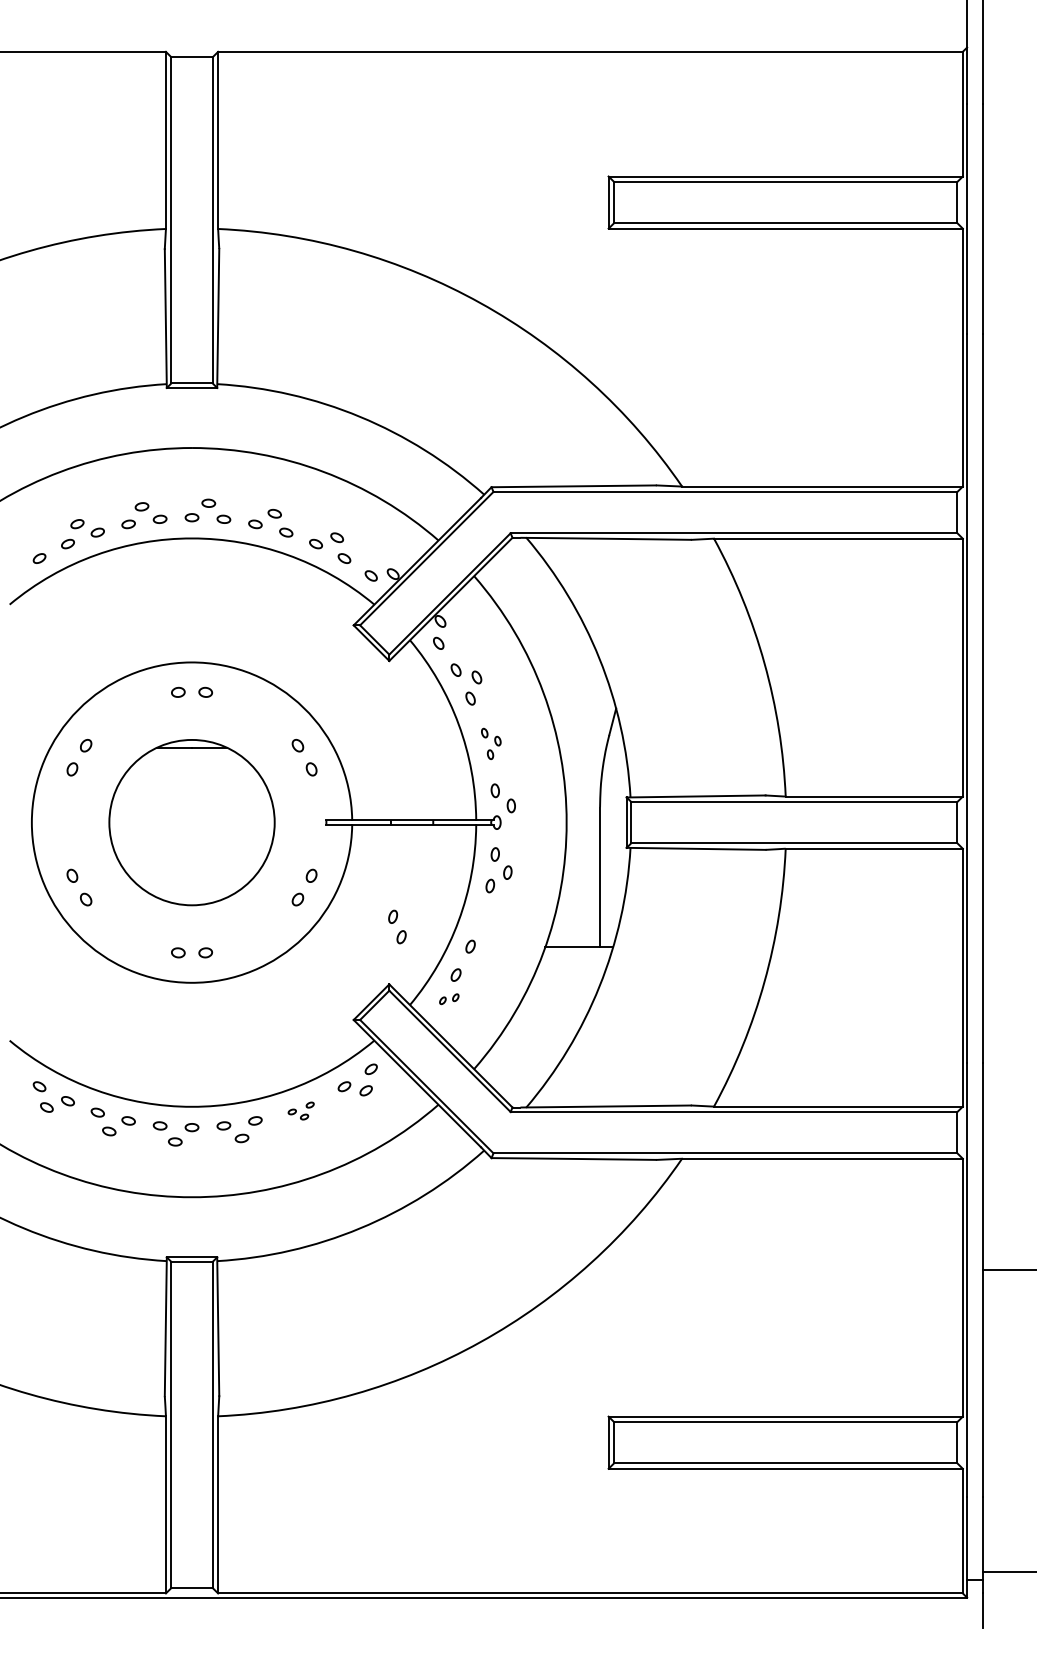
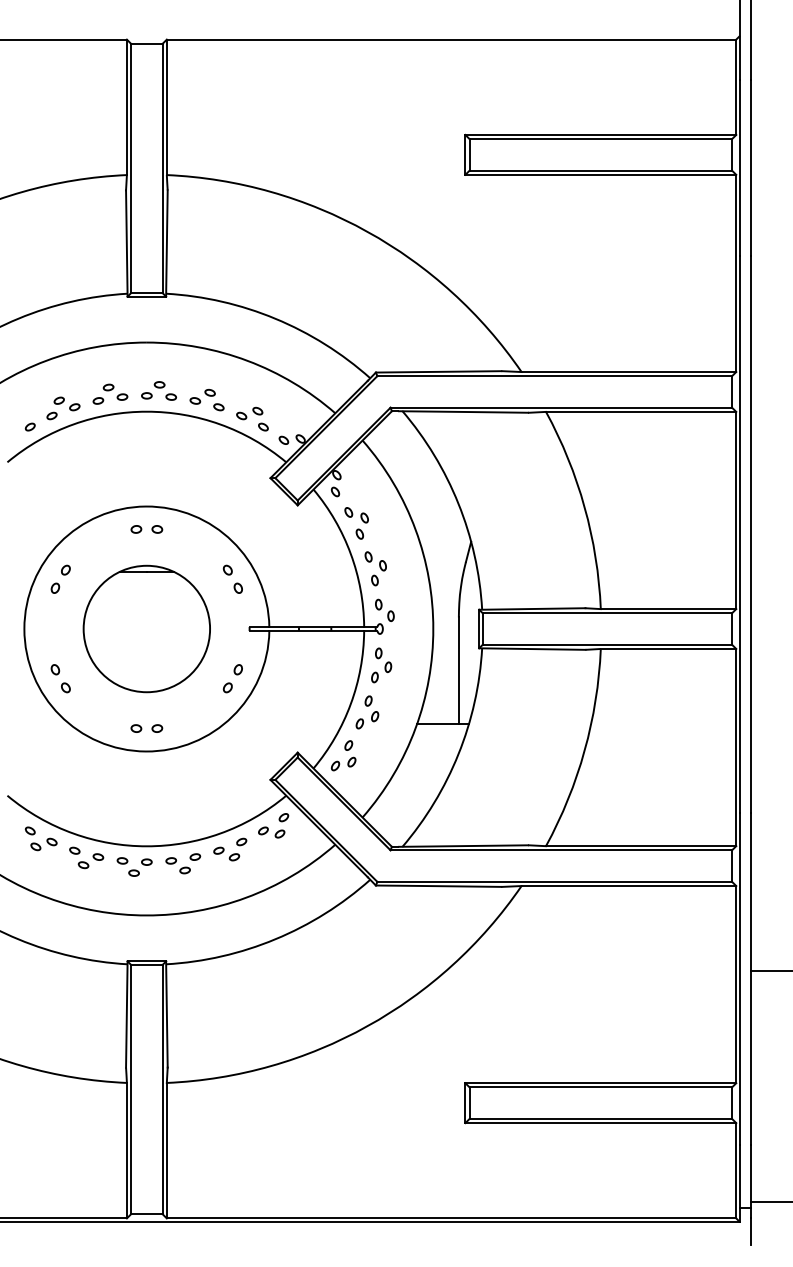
part: (491, 743) -> (375, 568), size x1.43
part: (396, 926) -> (371, 708), moved
part: (449, 998) -> (343, 763), size x1.67
part: (301, 1110) -> (230, 849), size x1.67

